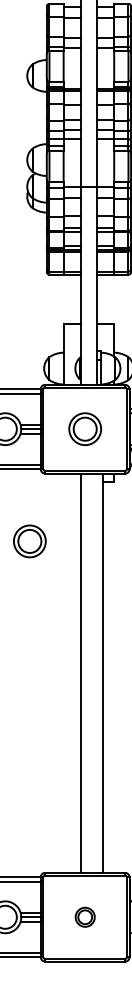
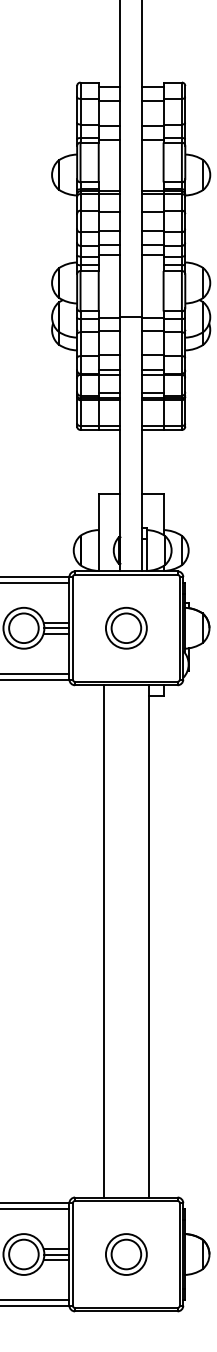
part: (29, 540) -> (55, 771), removed
line: (81, 673) -> (103, 941), moved
part: (85, 917) -> (126, 1254), size x1.67

